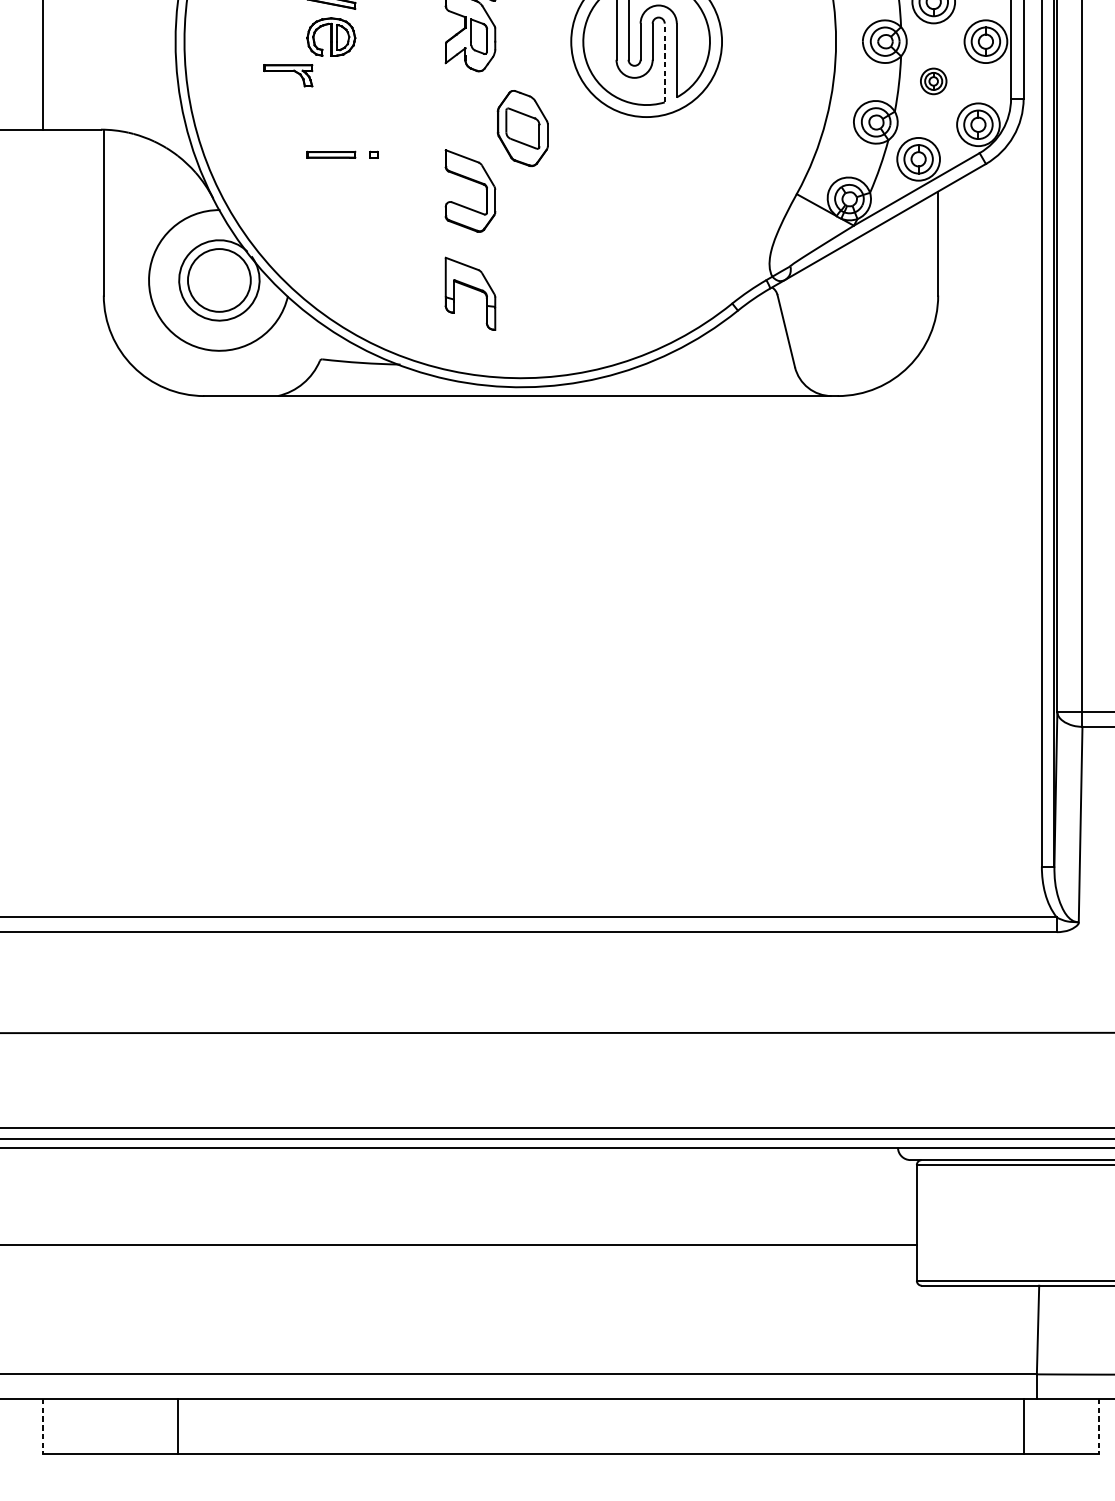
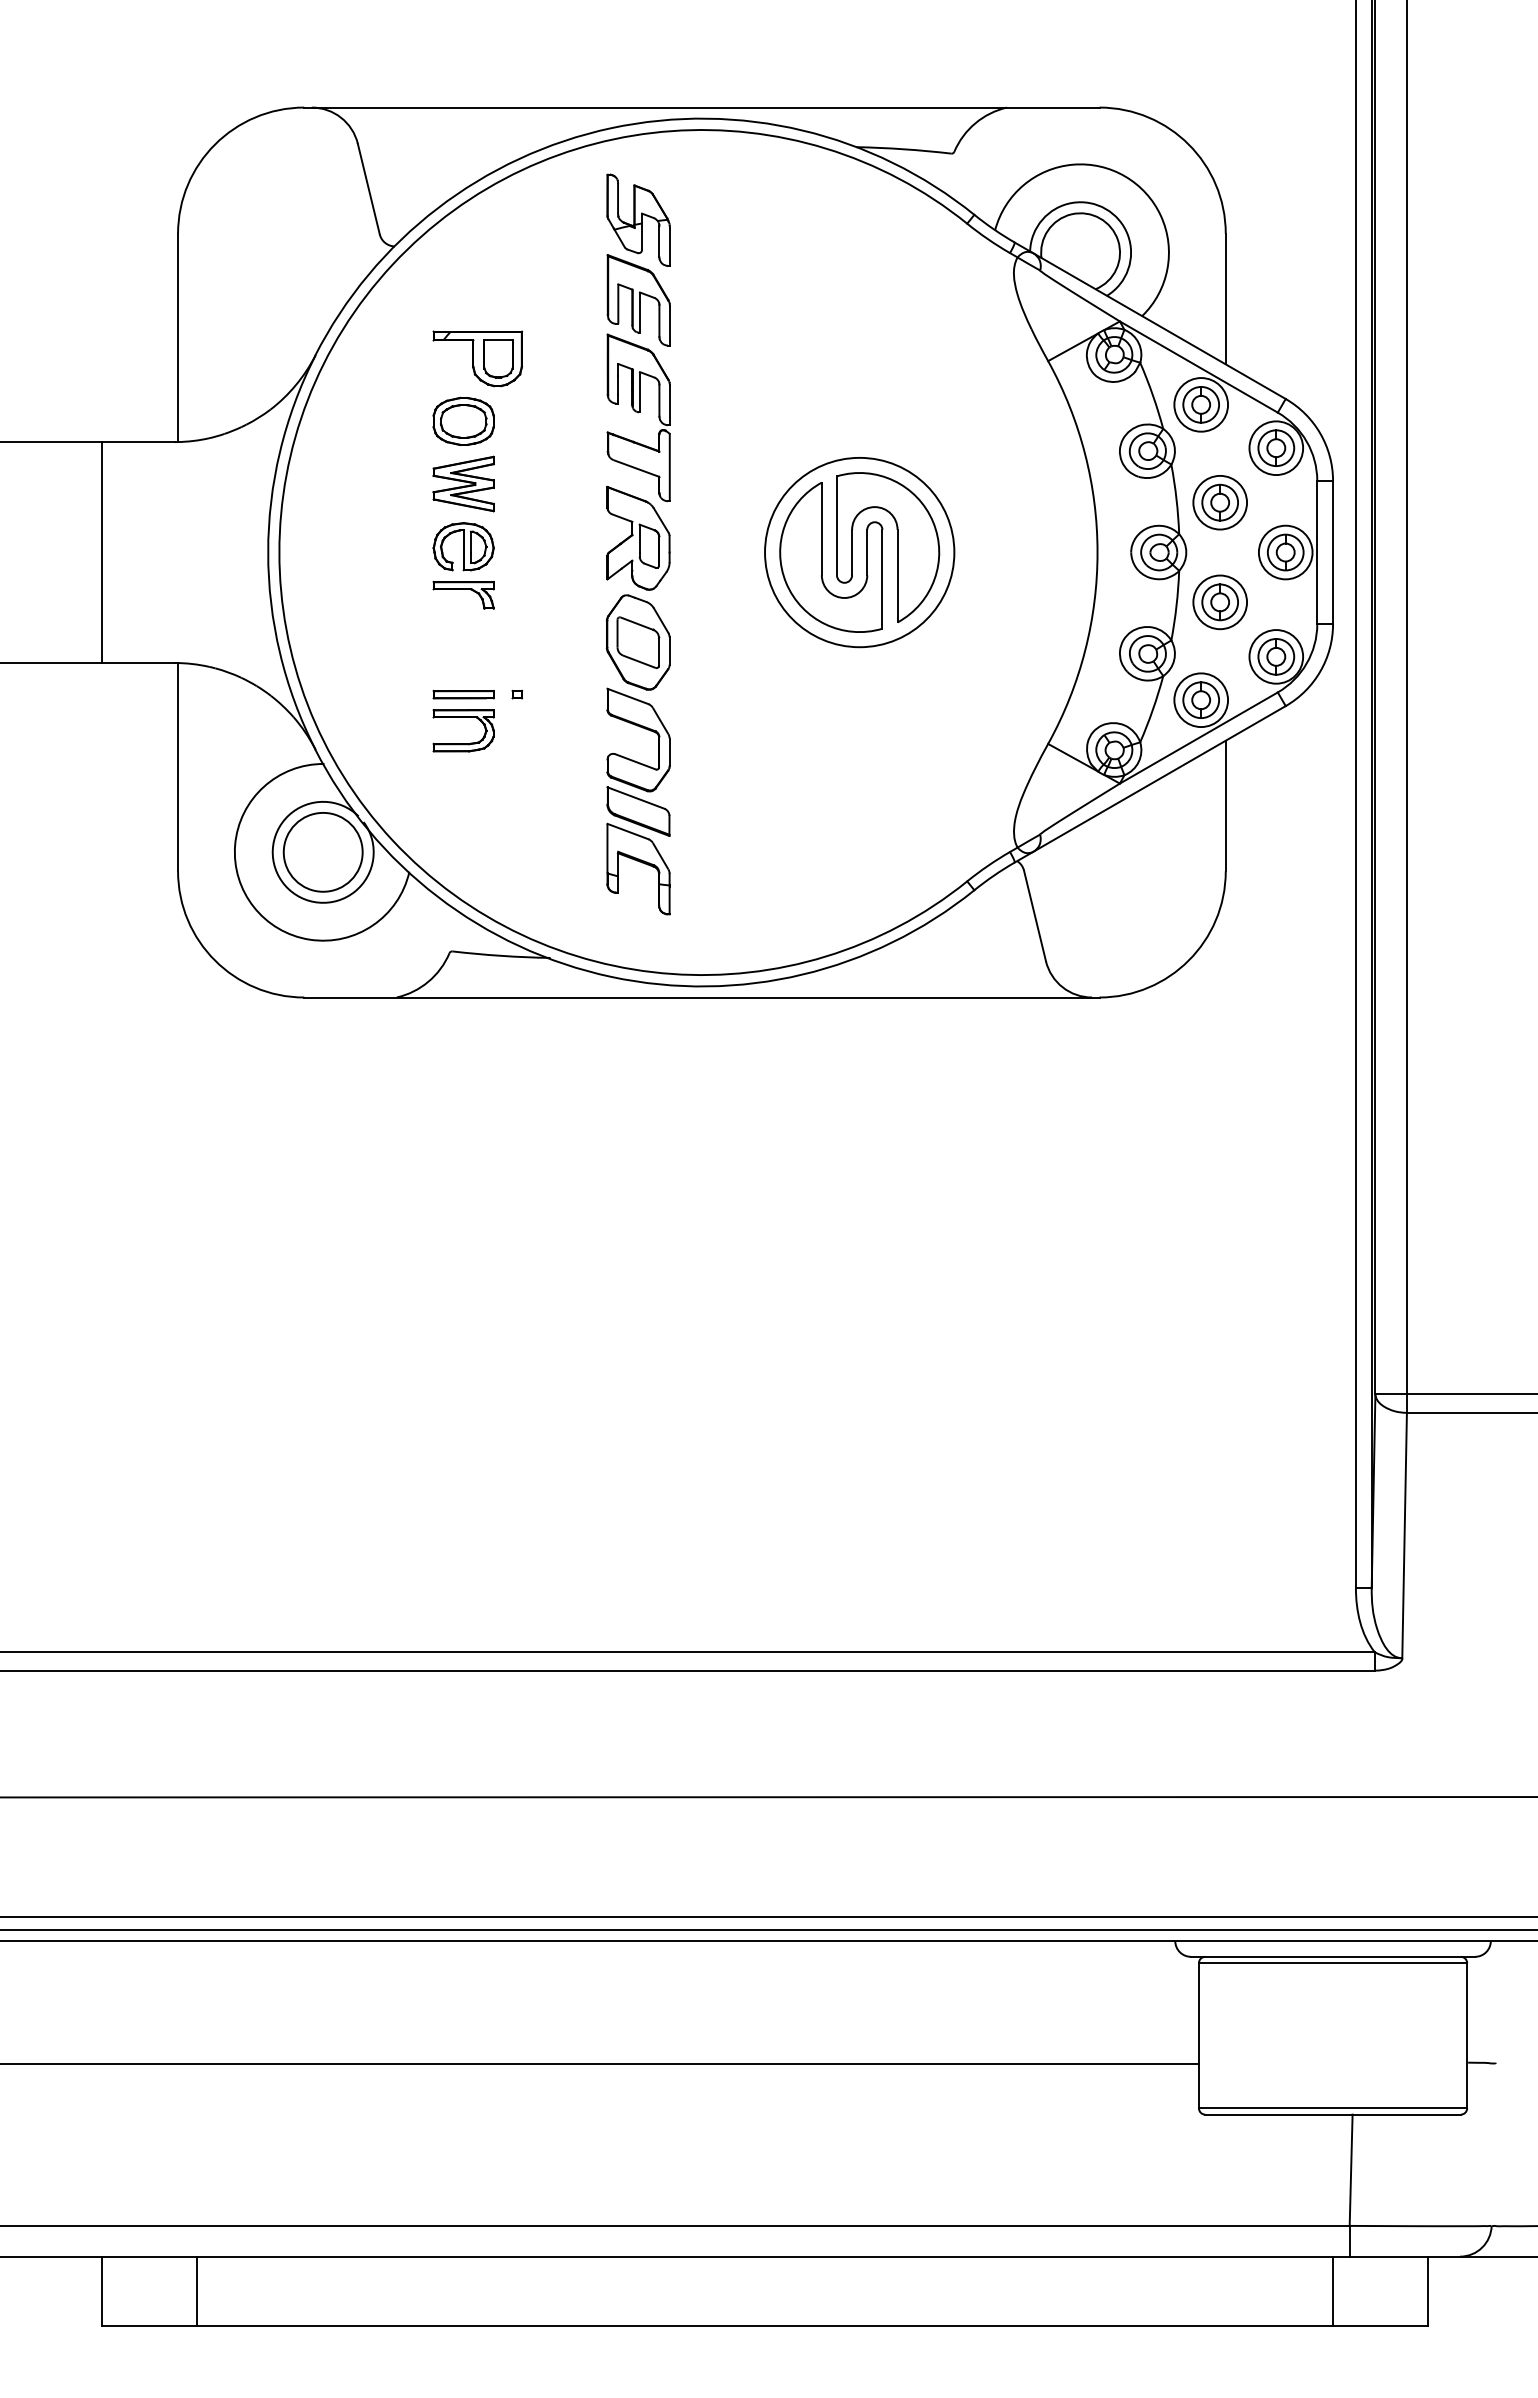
line: (664, 62) -> (882, 578), dashed -> solid
part: (288, 75) -> (463, 594), moved
part: (933, 81) -> (1219, 602), size x1.67
part: (522, 128) -> (637, 642), moved
part: (331, 173) -> (463, 717), added
part: (470, 247) -> (638, 811), added
line: (43, 1426) -> (102, 2291), dashed -> solid
line: (178, 1426) -> (197, 2291), moved
line: (1098, 1426) -> (1427, 2291), dashed -> solid

